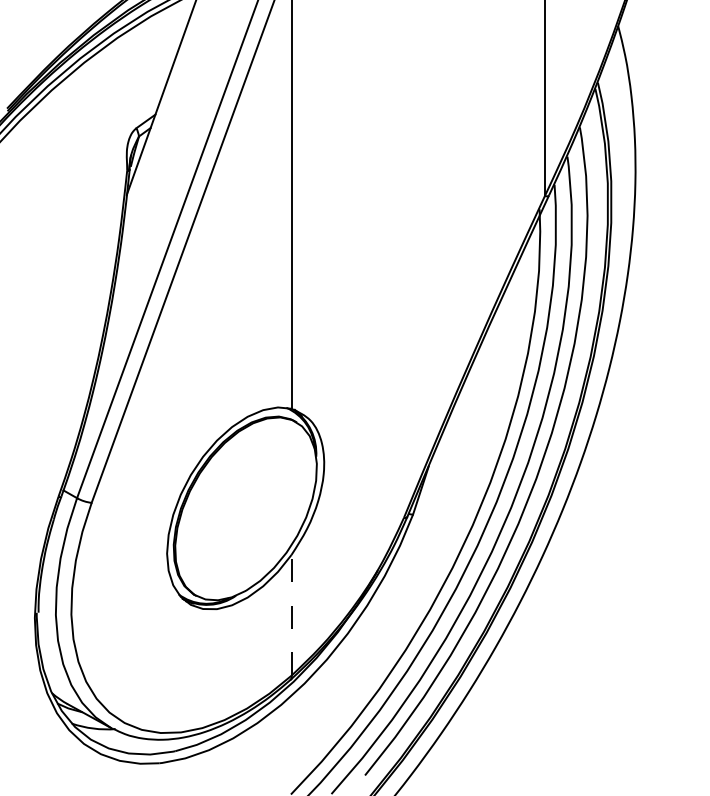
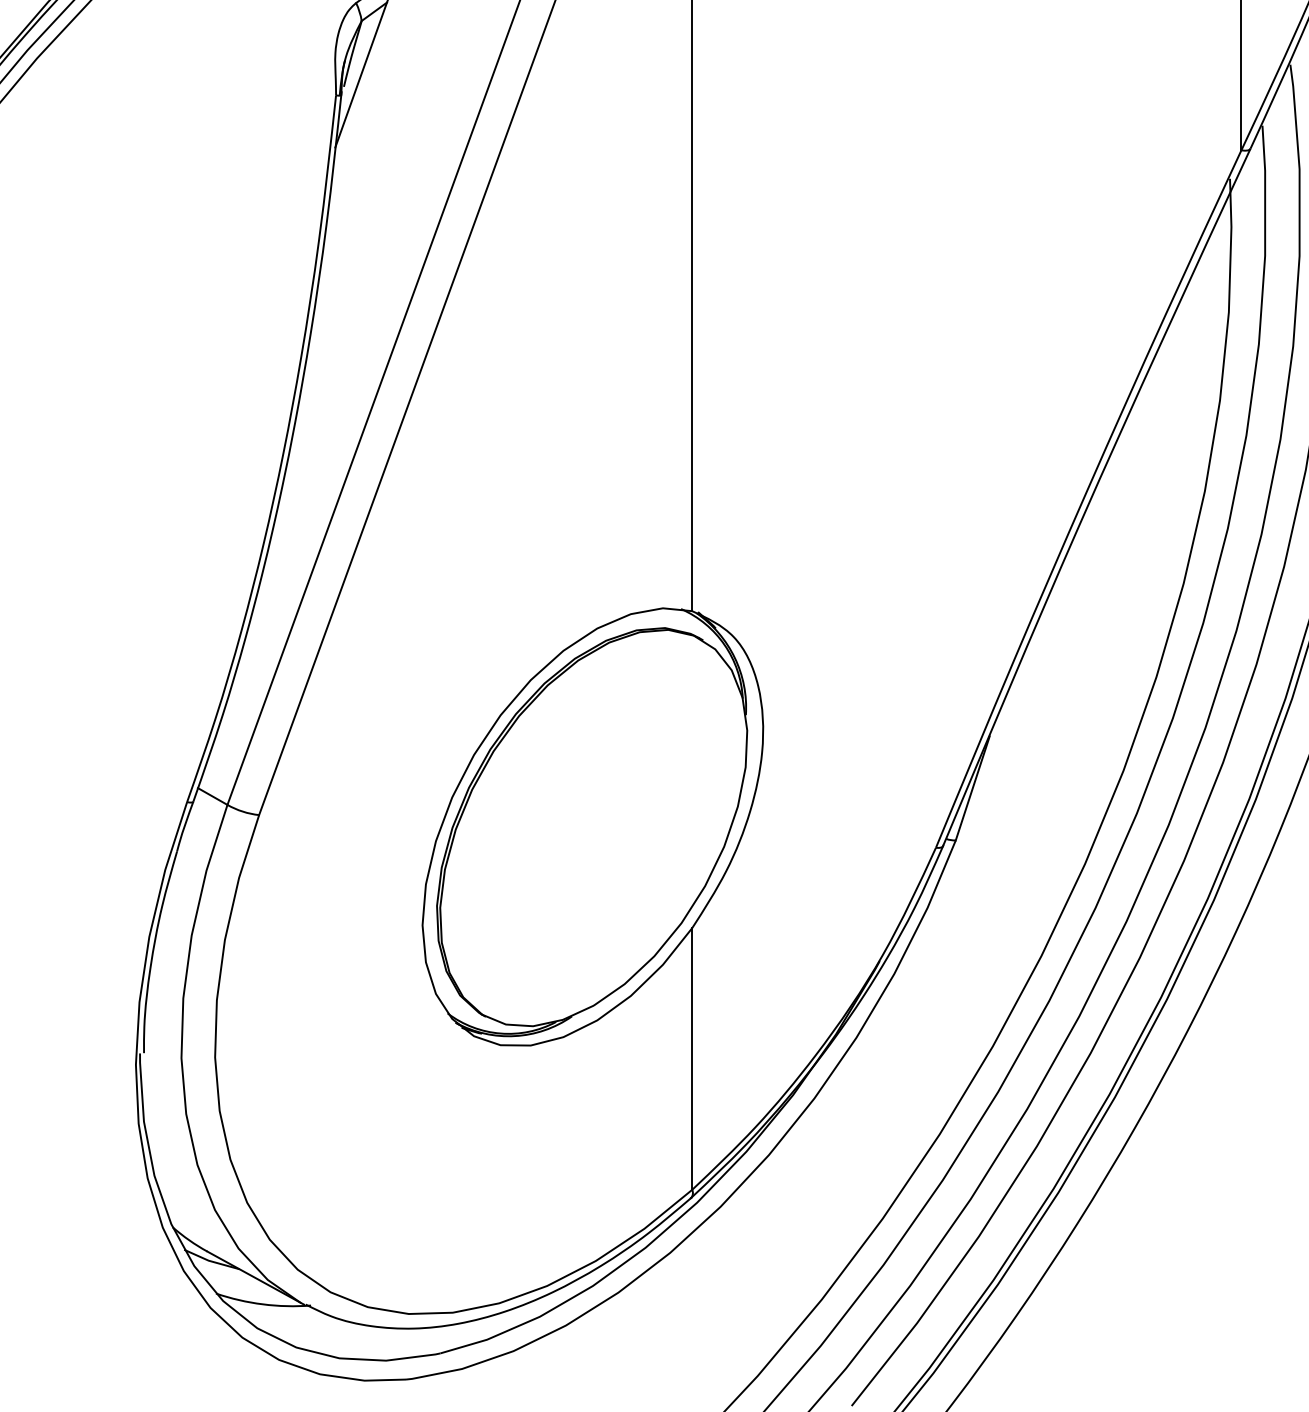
line: (291, 614) -> (692, 1057), dashed -> solid

